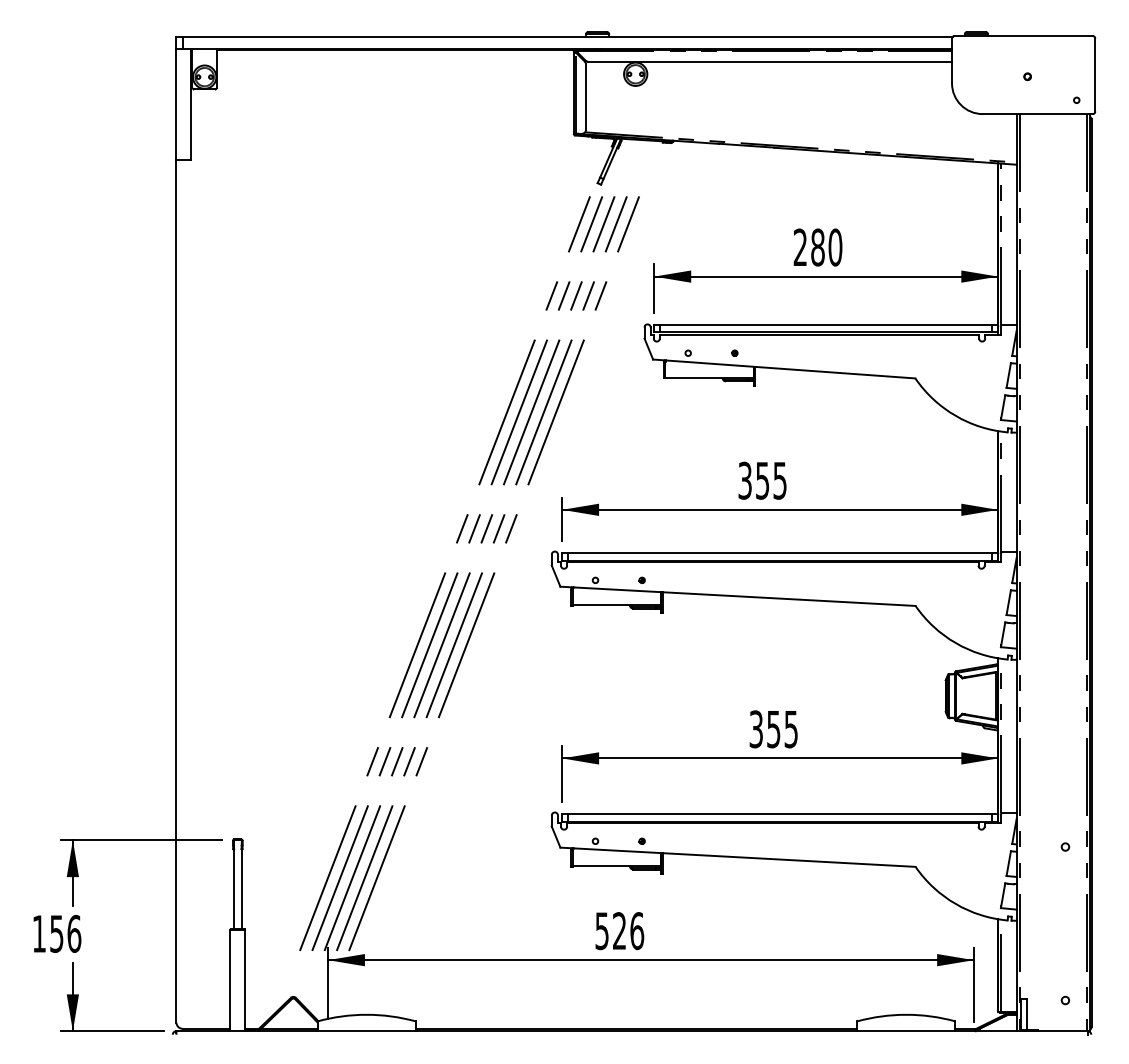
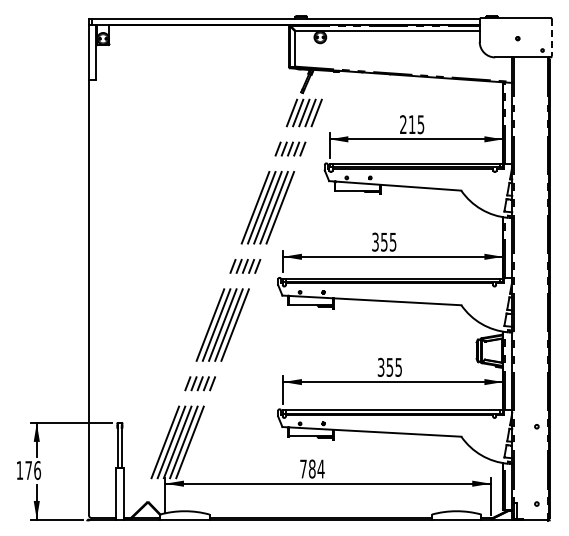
line: (1094, 76) -> (551, 38), solid -> dashed
text: (826, 247) -> (416, 124), 280 -> 215
text: (620, 929) -> (312, 468), 526 -> 784
text: (56, 933) -> (28, 470), 156 -> 176

